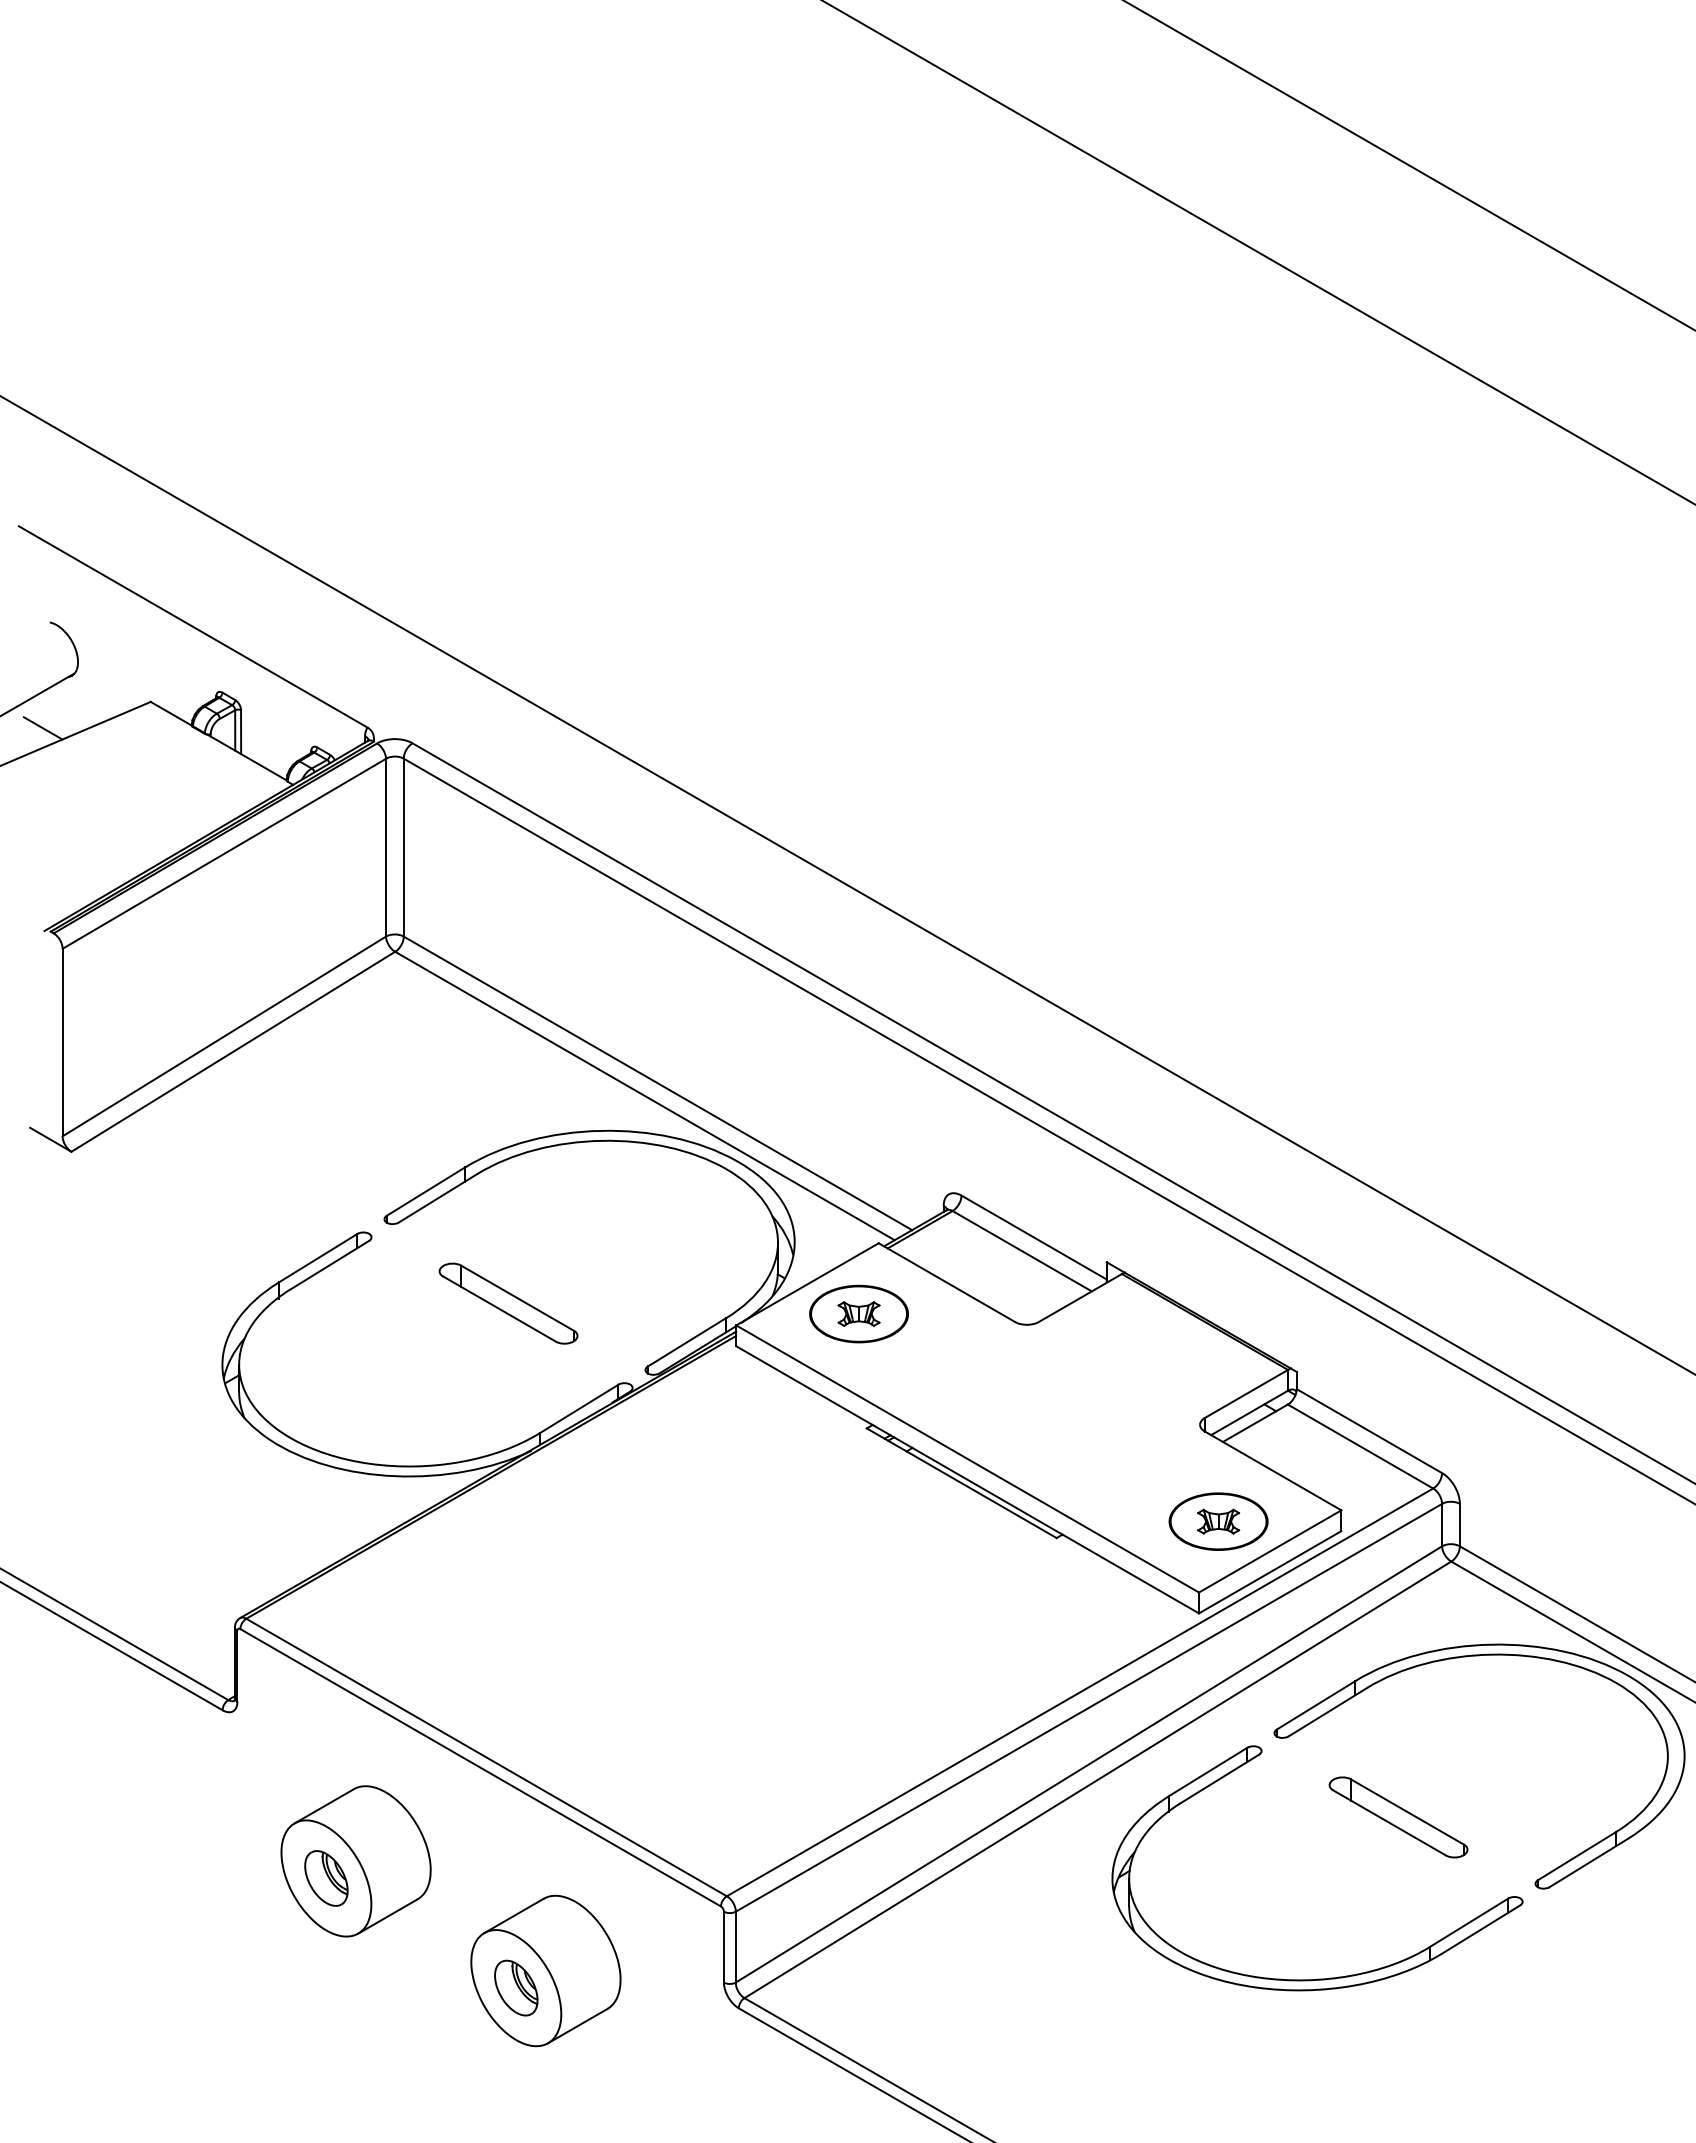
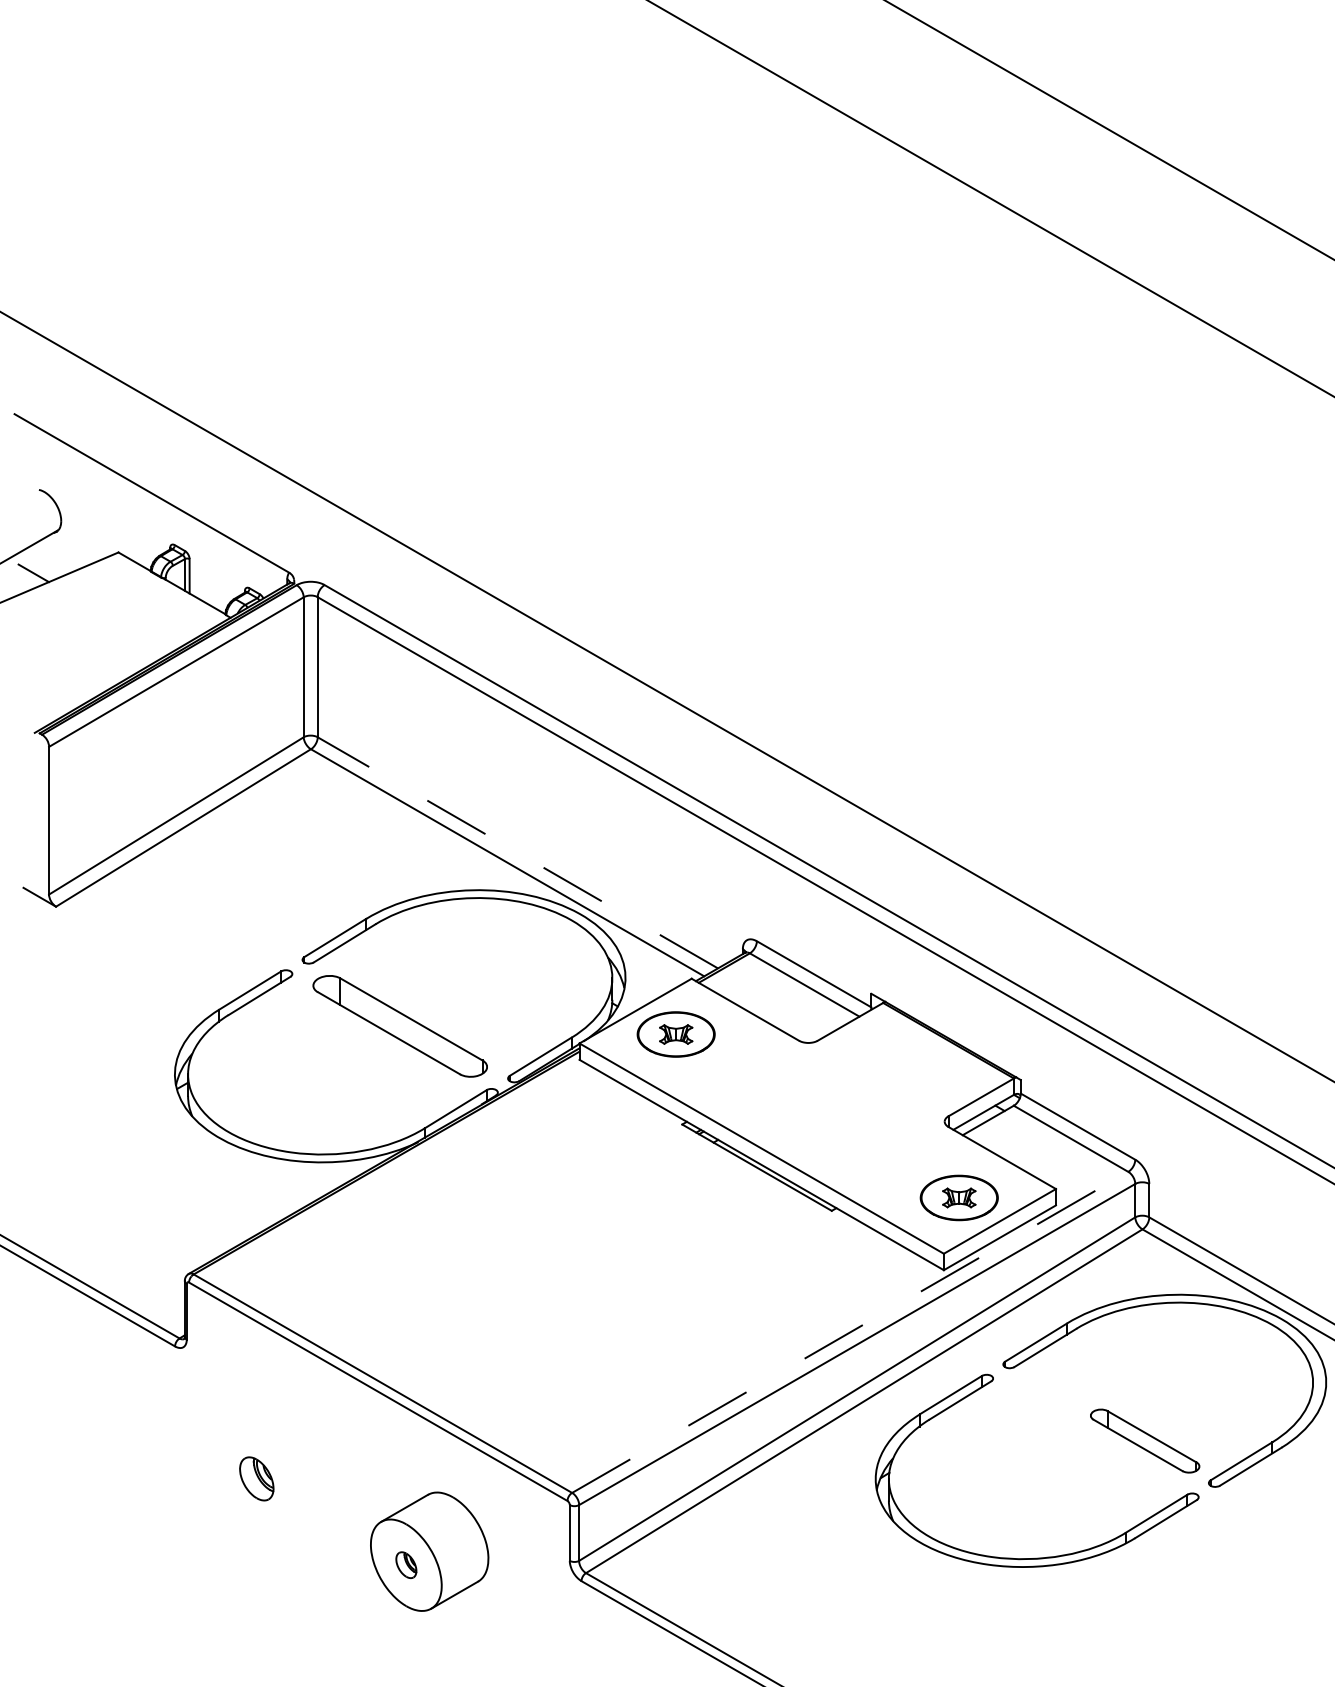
line: (657, 1083) -> (517, 852), solid -> dashed
part: (508, 1303) -> (400, 1026), size x1.6
line: (1080, 1692) -> (850, 1332), solid -> dashed
part: (1398, 1817) -> (1145, 1441), moved
part: (355, 1861) -> (279, 1465), removed
part: (516, 1987) -> (406, 1564), size x0.6

